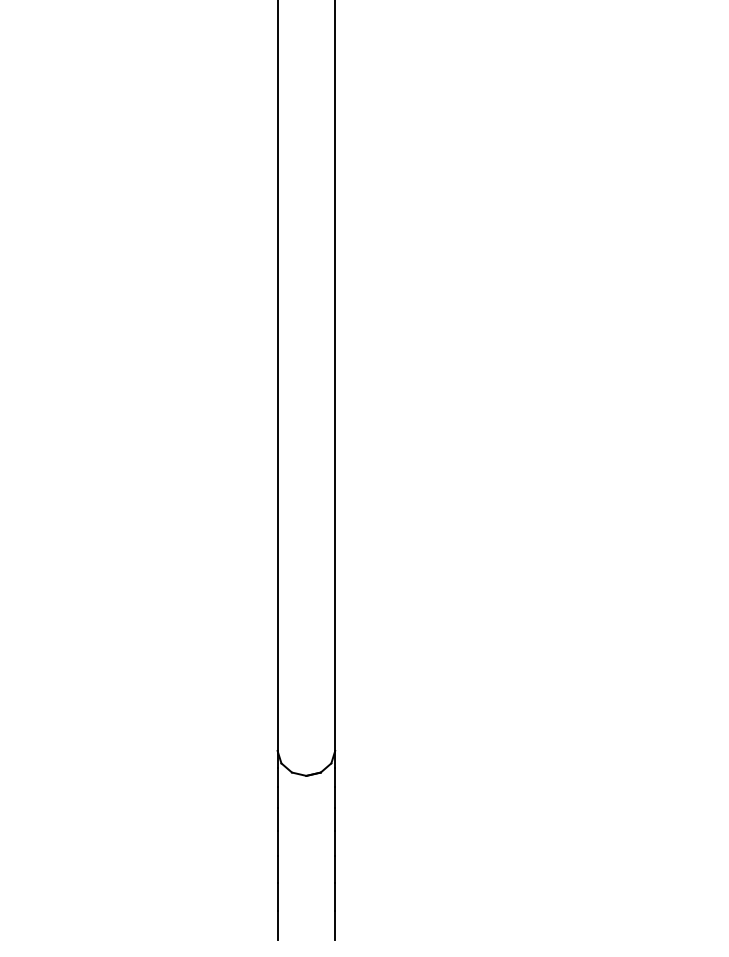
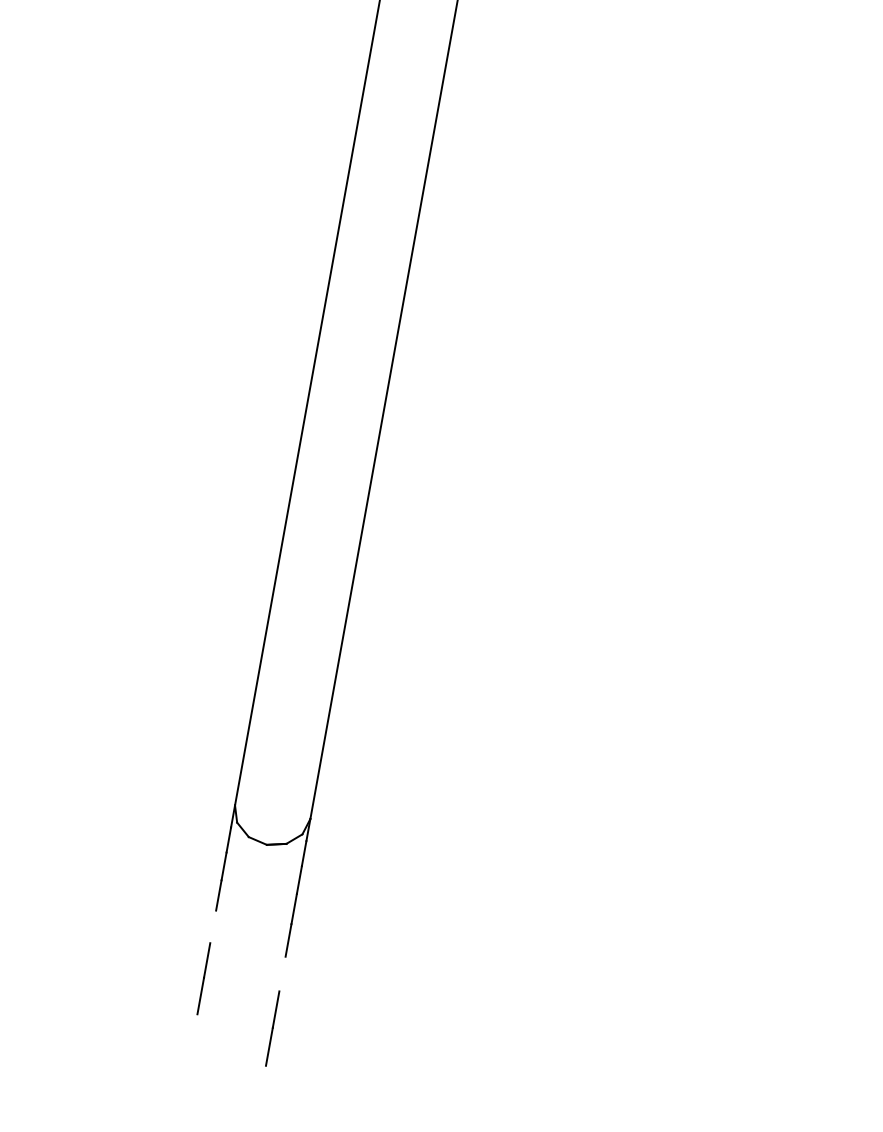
line: (277, 843) -> (213, 926), removed
line: (335, 869) -> (282, 974), removed
line: (277, 924) -> (194, 1032), removed

